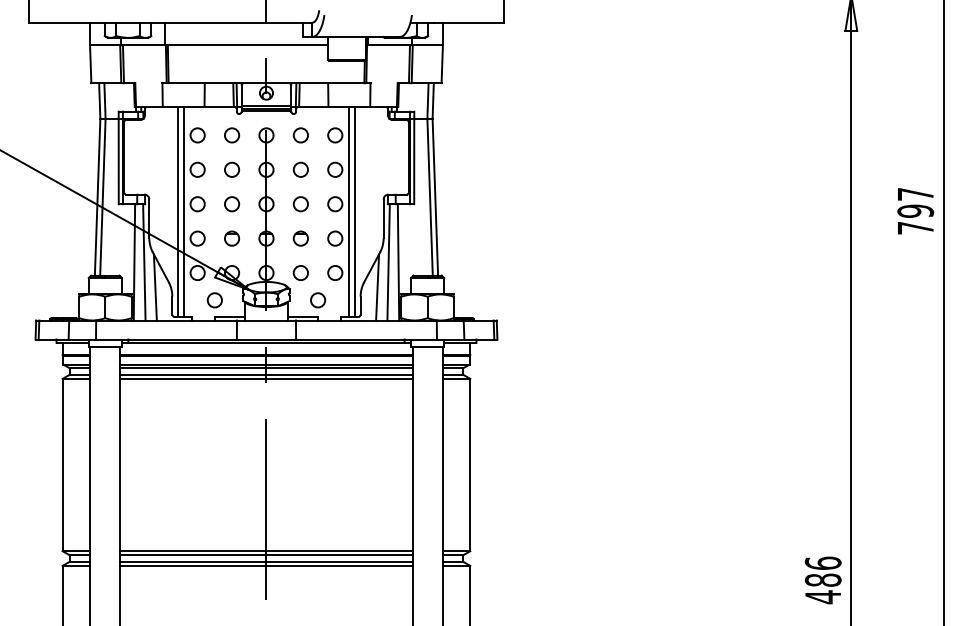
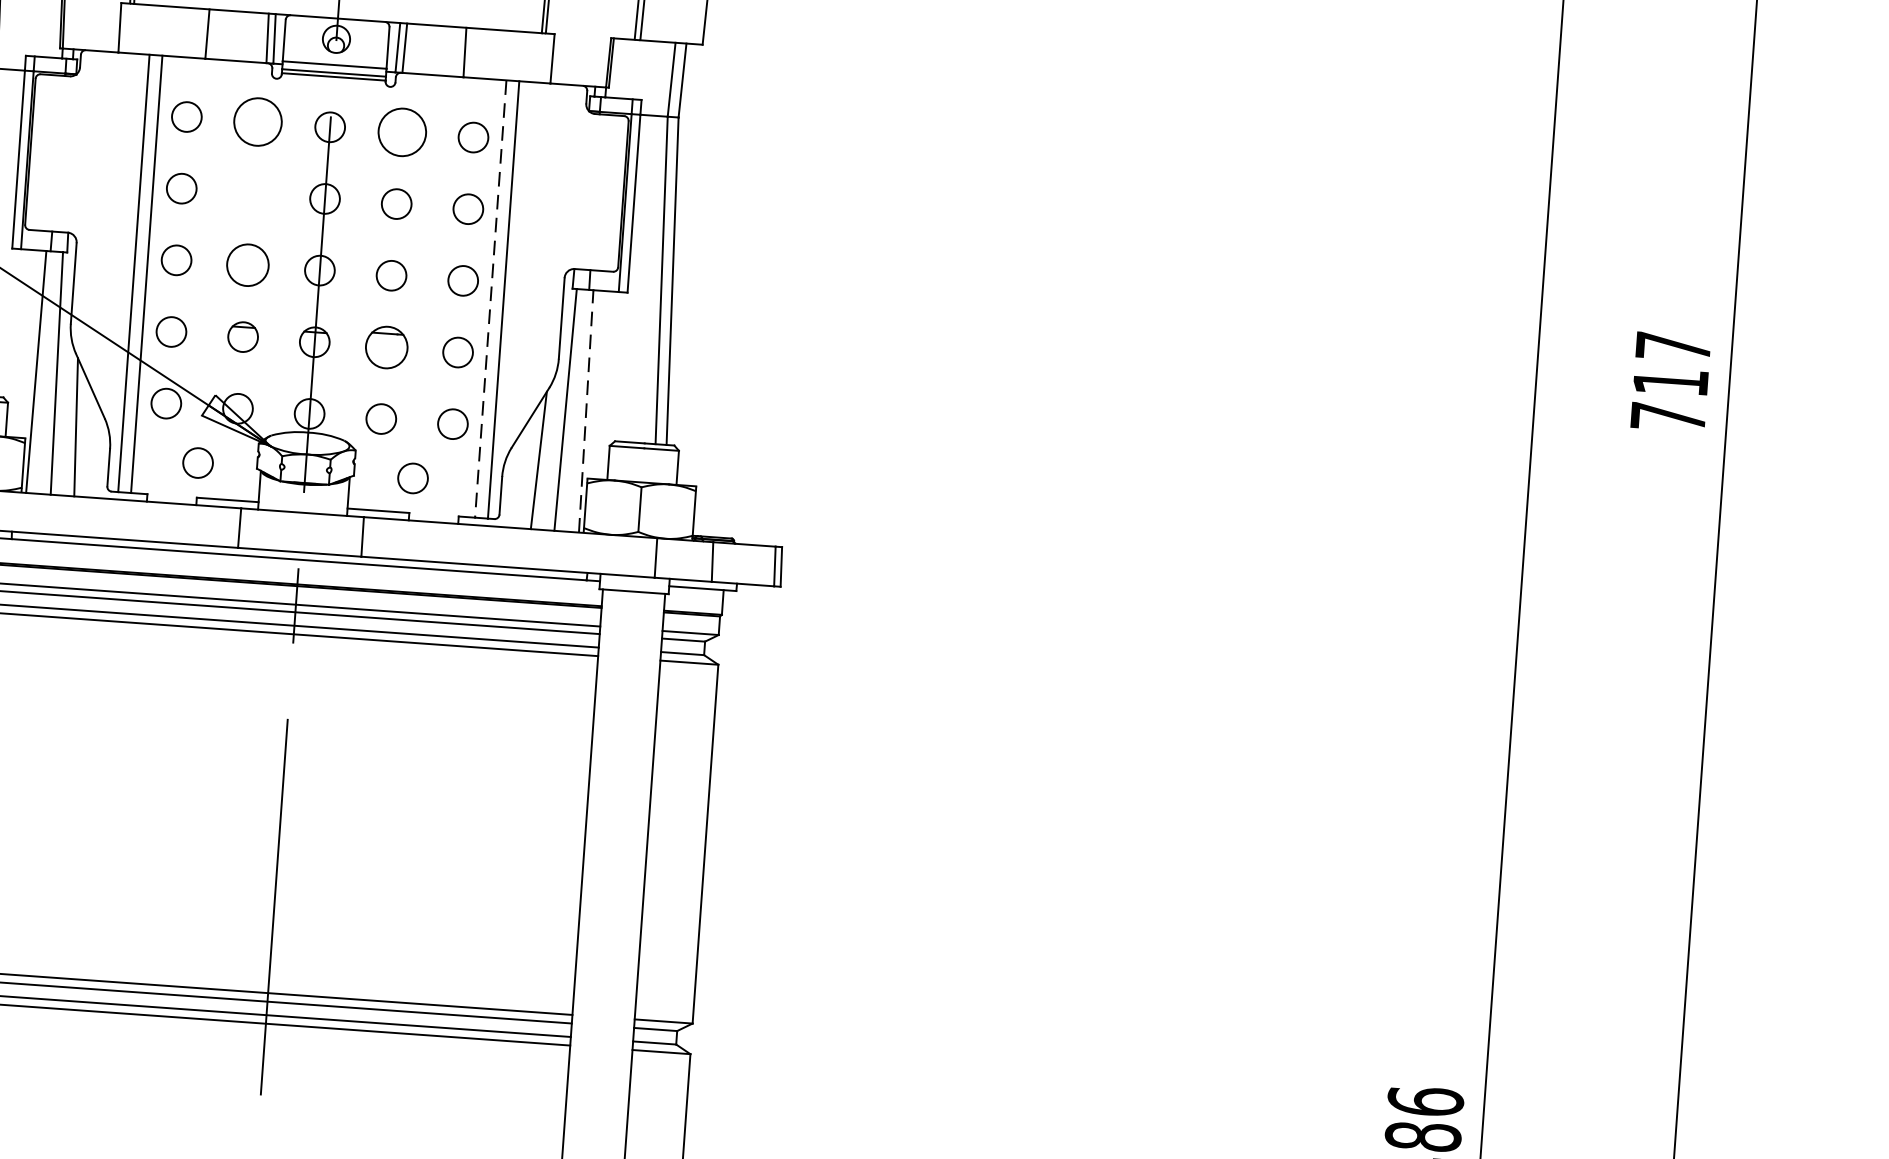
circle: (232, 135) -> (259, 122), size x1.6
circle: (300, 135) -> (401, 132), size x1.6
circle: (232, 169) -> (254, 193), removed
circle: (232, 204) -> (249, 266), size x1.4
text: (915, 210) -> (1670, 380), 797 -> 717
line: (349, 212) -> (491, 300), solid -> dashed
part: (300, 238) -> (385, 347), size x1.4
line: (398, 261) -> (586, 409), solid -> dashed

